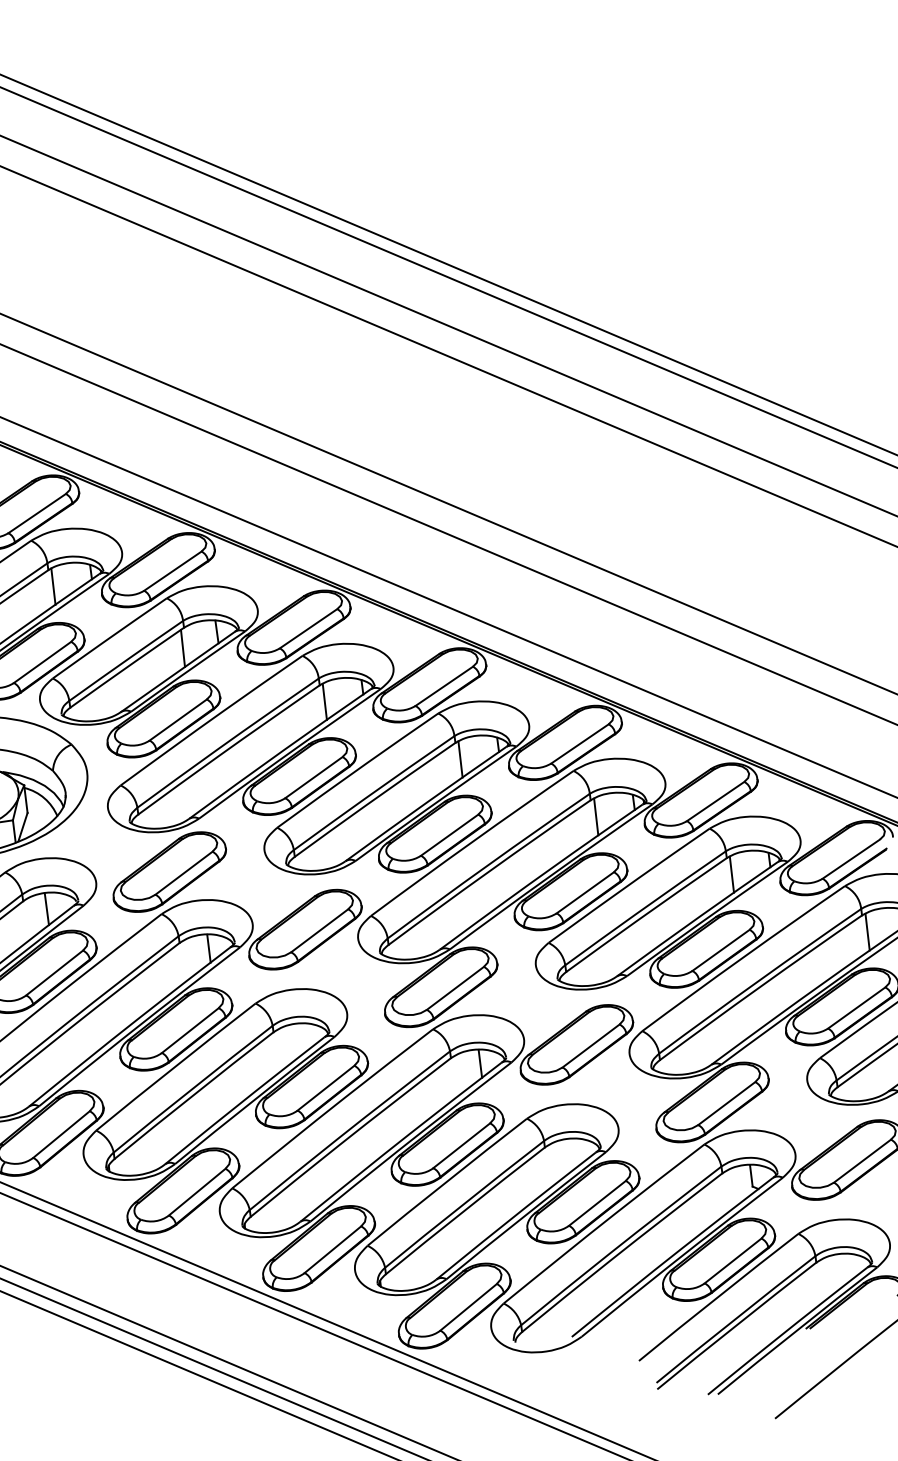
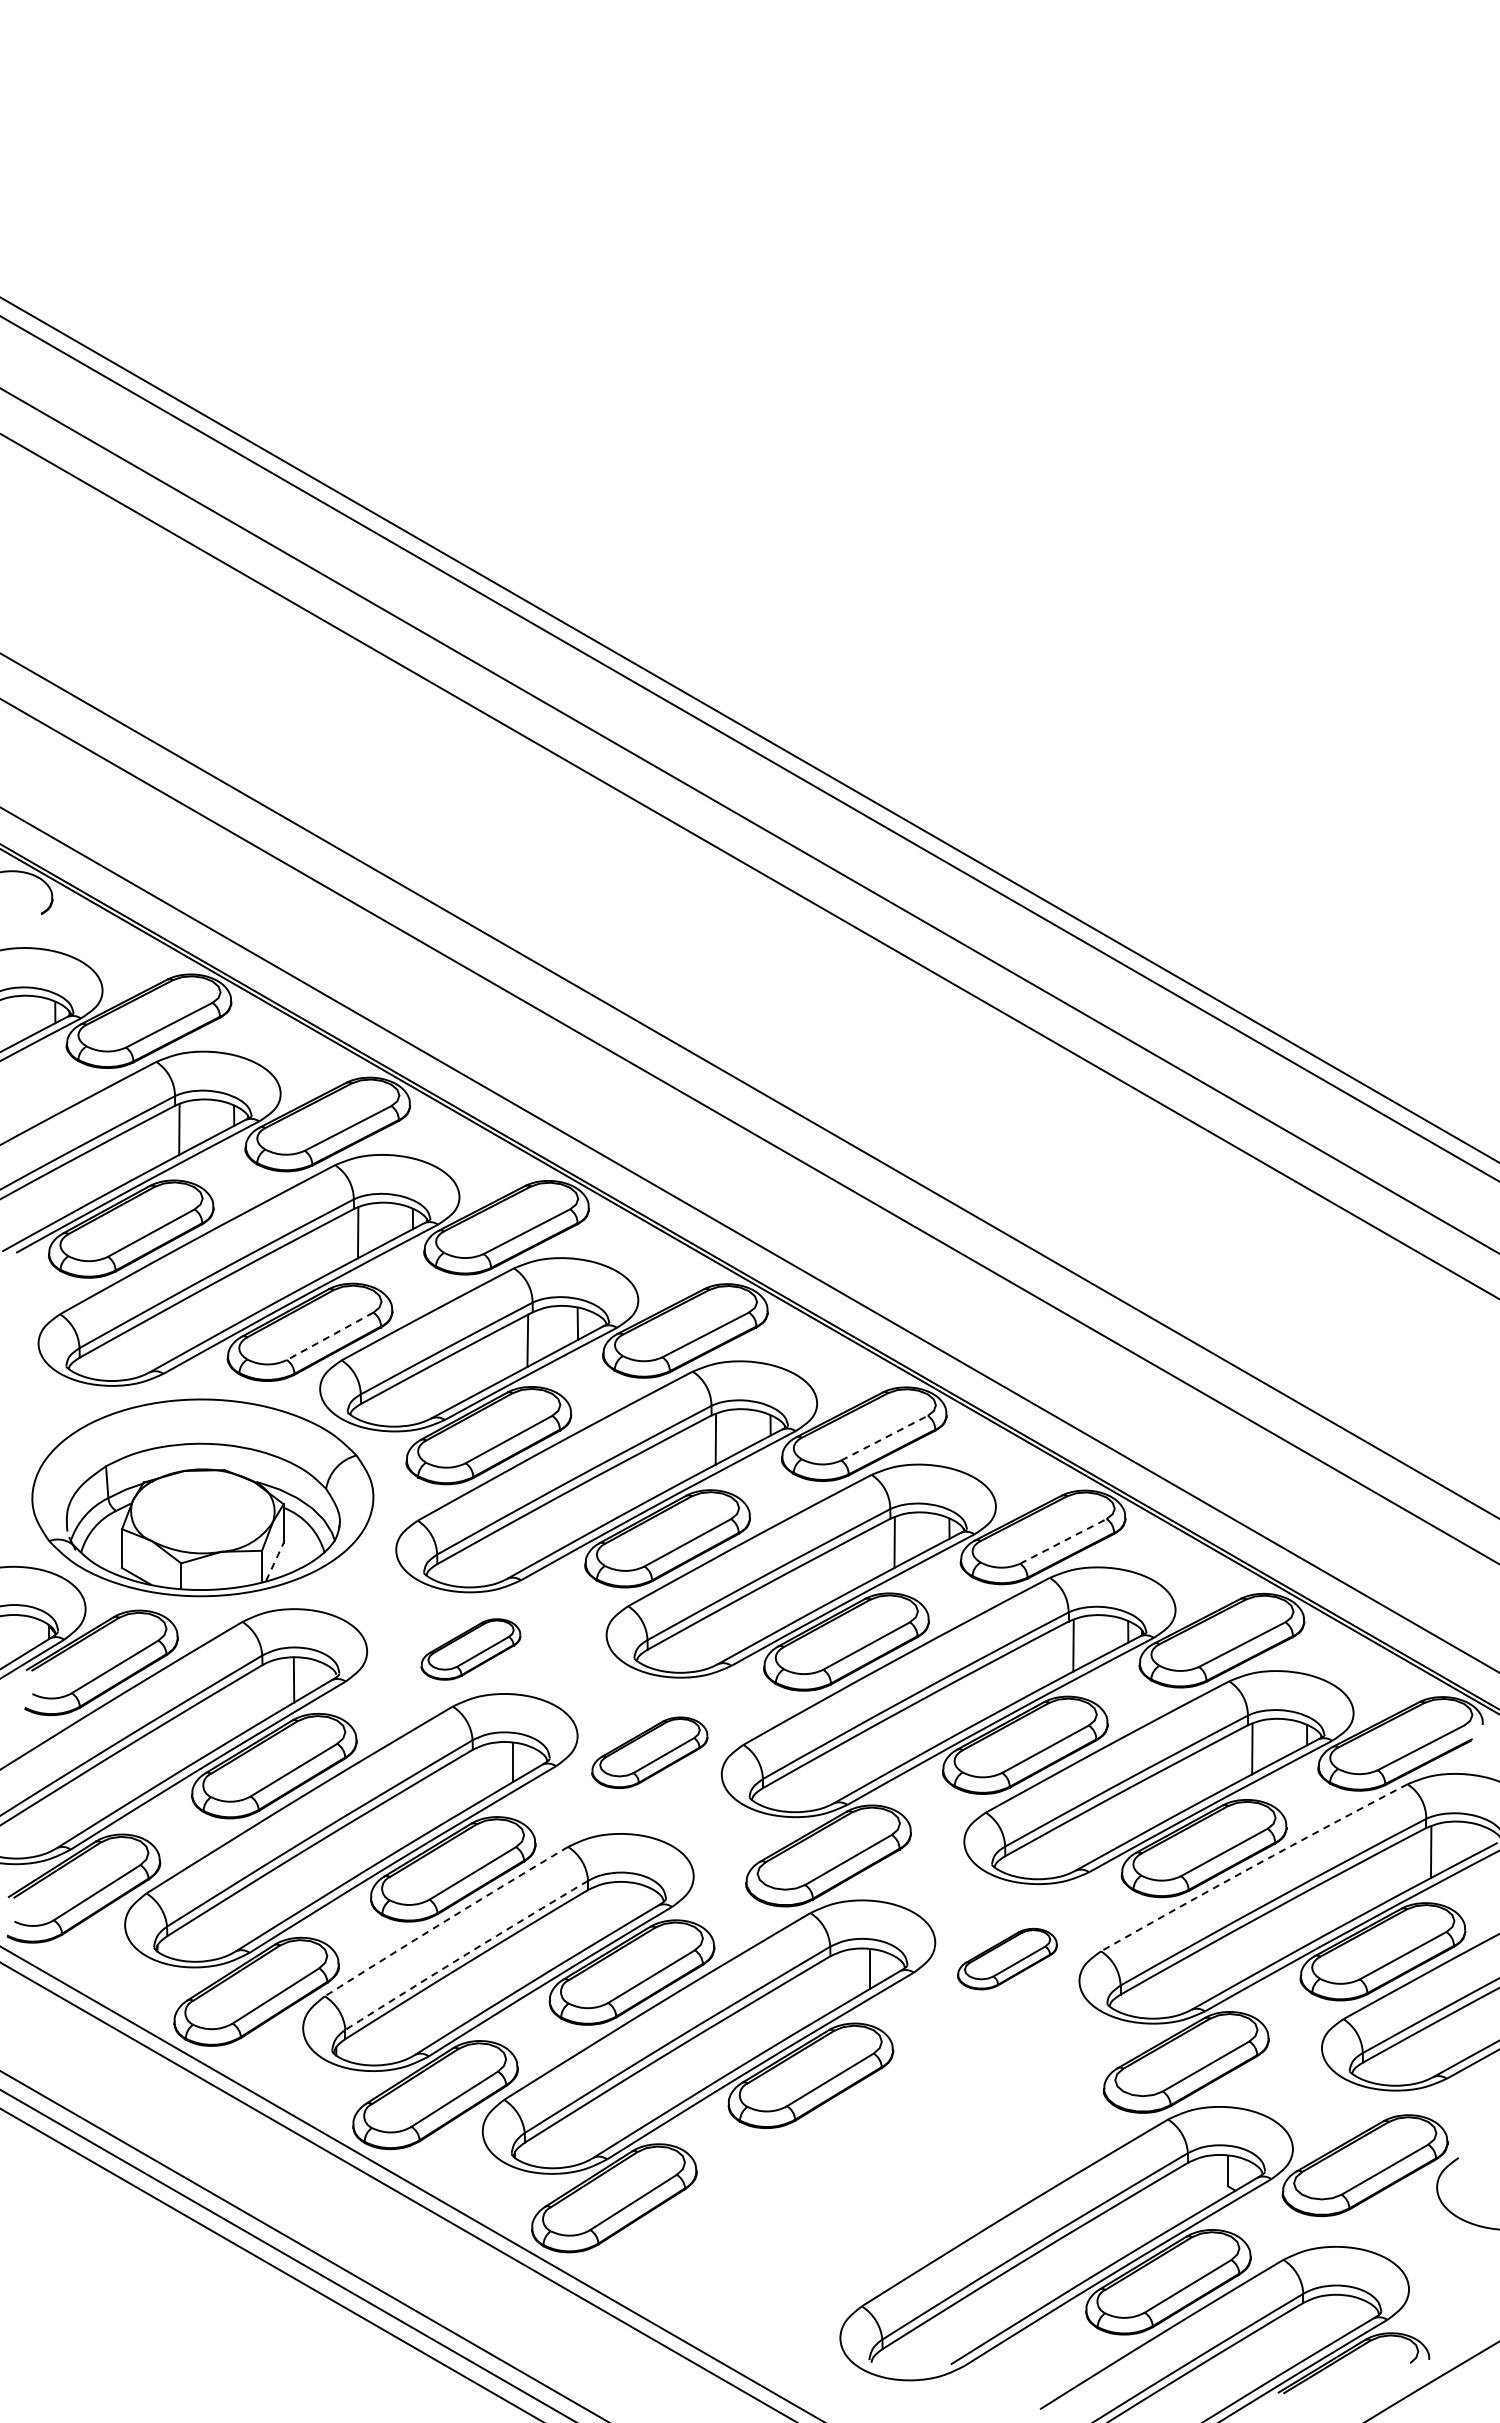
line: (42, 662) -> (329, 1336), solid -> dashed
line: (444, 686) -> (884, 1438), solid -> dashed
line: (580, 744) -> (1063, 1541), solid -> dashed
line: (22, 826) -> (274, 1561), solid -> dashed
part: (169, 872) -> (470, 1649), size x0.6
part: (305, 929) -> (649, 1752), size x0.7
arc: (742, 957) -> (1253, 1866), solid -> dashed
part: (576, 1044) -> (1007, 1958), size x0.6
arc: (175, 1066) -> (445, 1920), solid -> dashed
arc: (192, 1088) -> (466, 1954), solid -> dashed
part: (497, 1225) -> (866, 2197), removed

